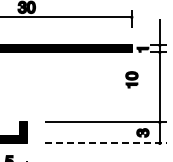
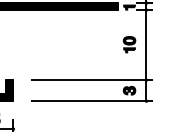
part: (131, 79) -> (129, 44), moved
line: (106, 143) -> (93, 101), dashed -> solid

